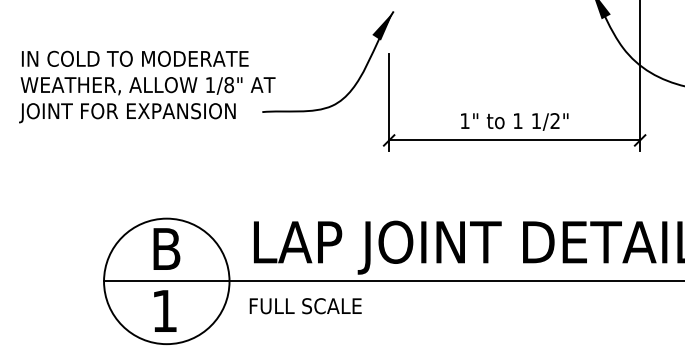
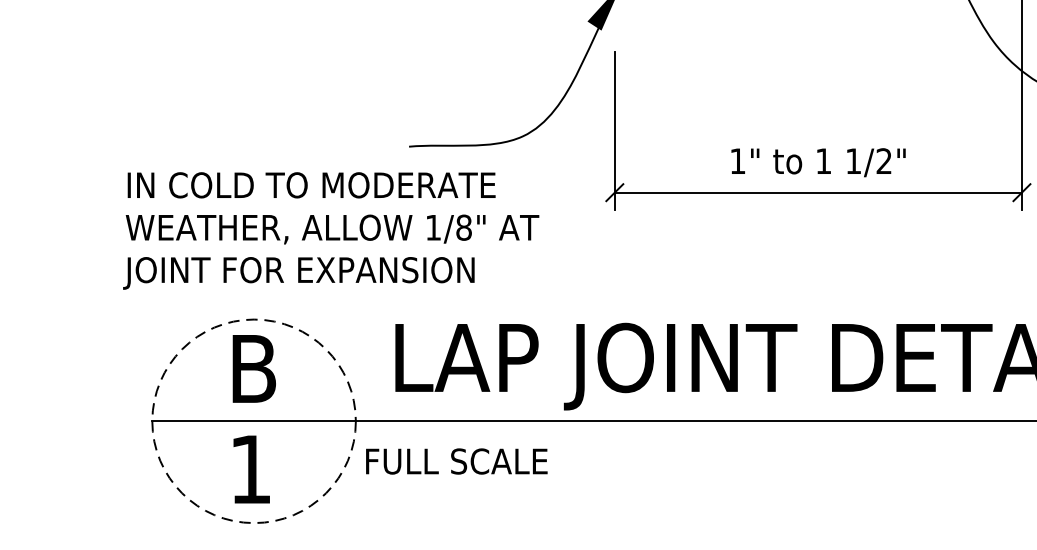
text: (147, 86) -> (331, 230), moved
circle: (166, 281) -> (253, 421), solid -> dashed
text: (305, 306) -> (456, 462), moved

